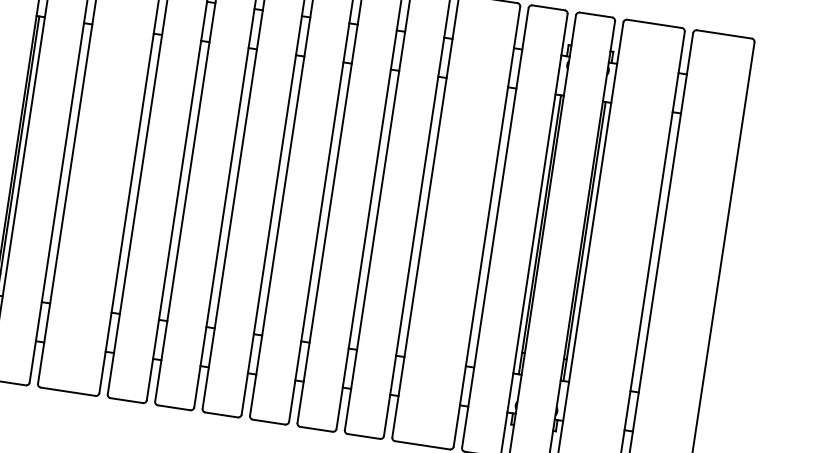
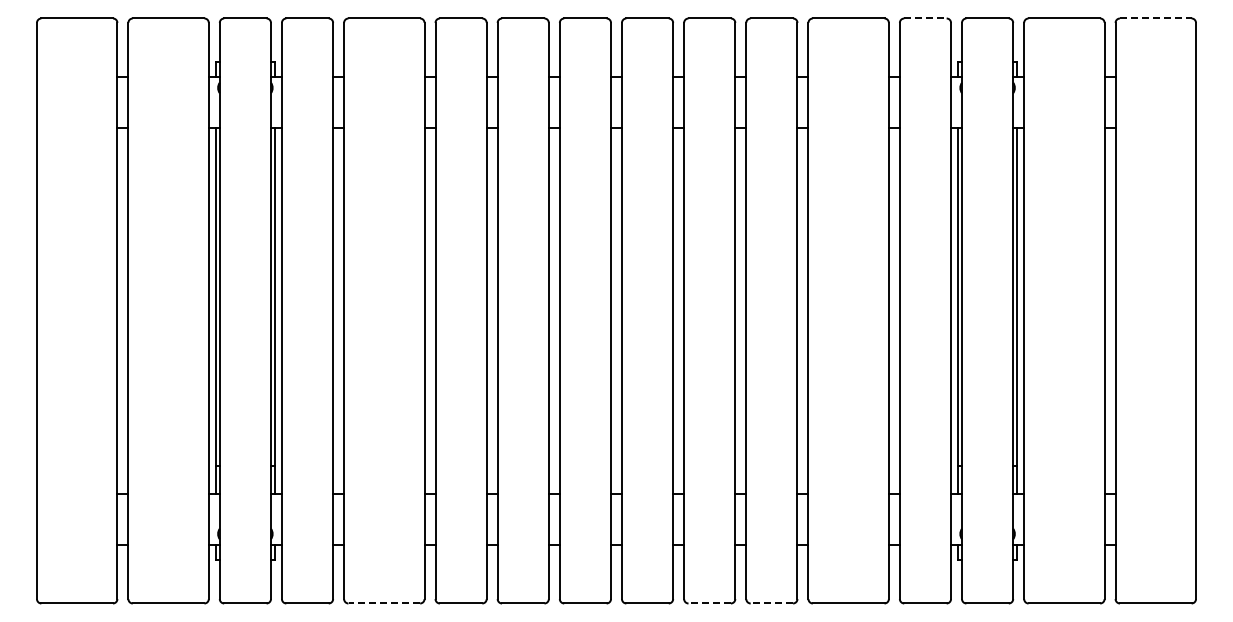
line: (548, 7) -> (925, 18), solid -> dashed
line: (724, 34) -> (1155, 18), solid -> dashed
line: (68, 391) -> (384, 603), solid -> dashed
line: (316, 429) -> (709, 603), solid -> dashed
line: (363, 436) -> (771, 603), solid -> dashed

